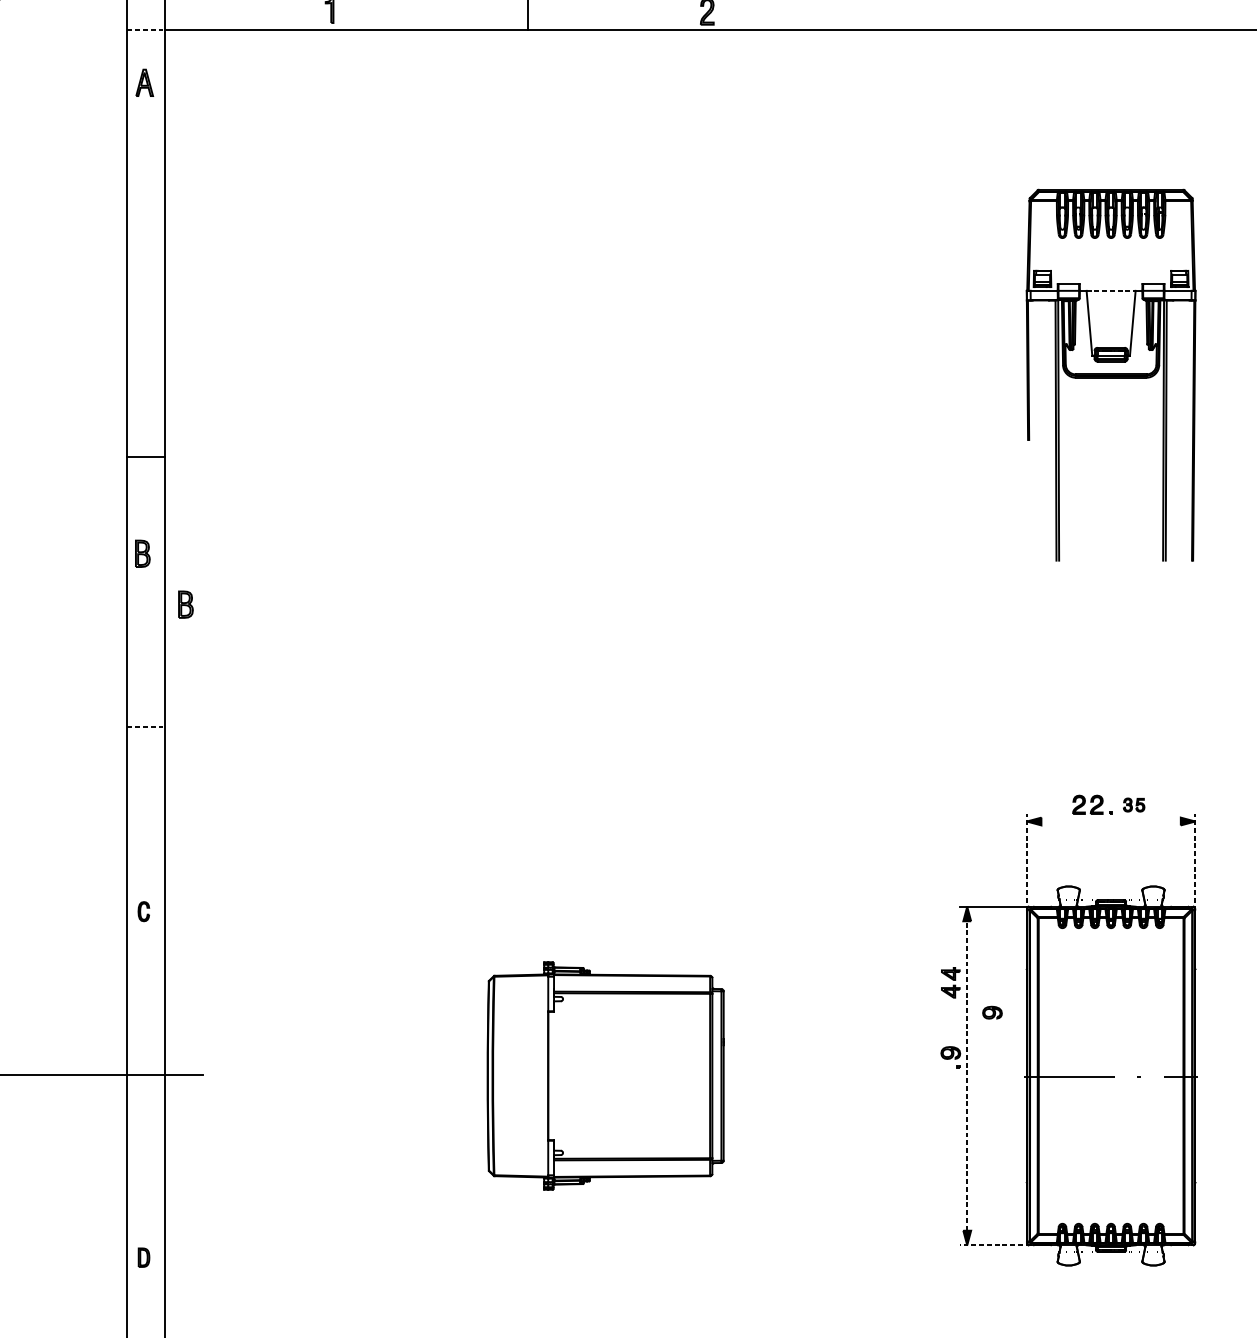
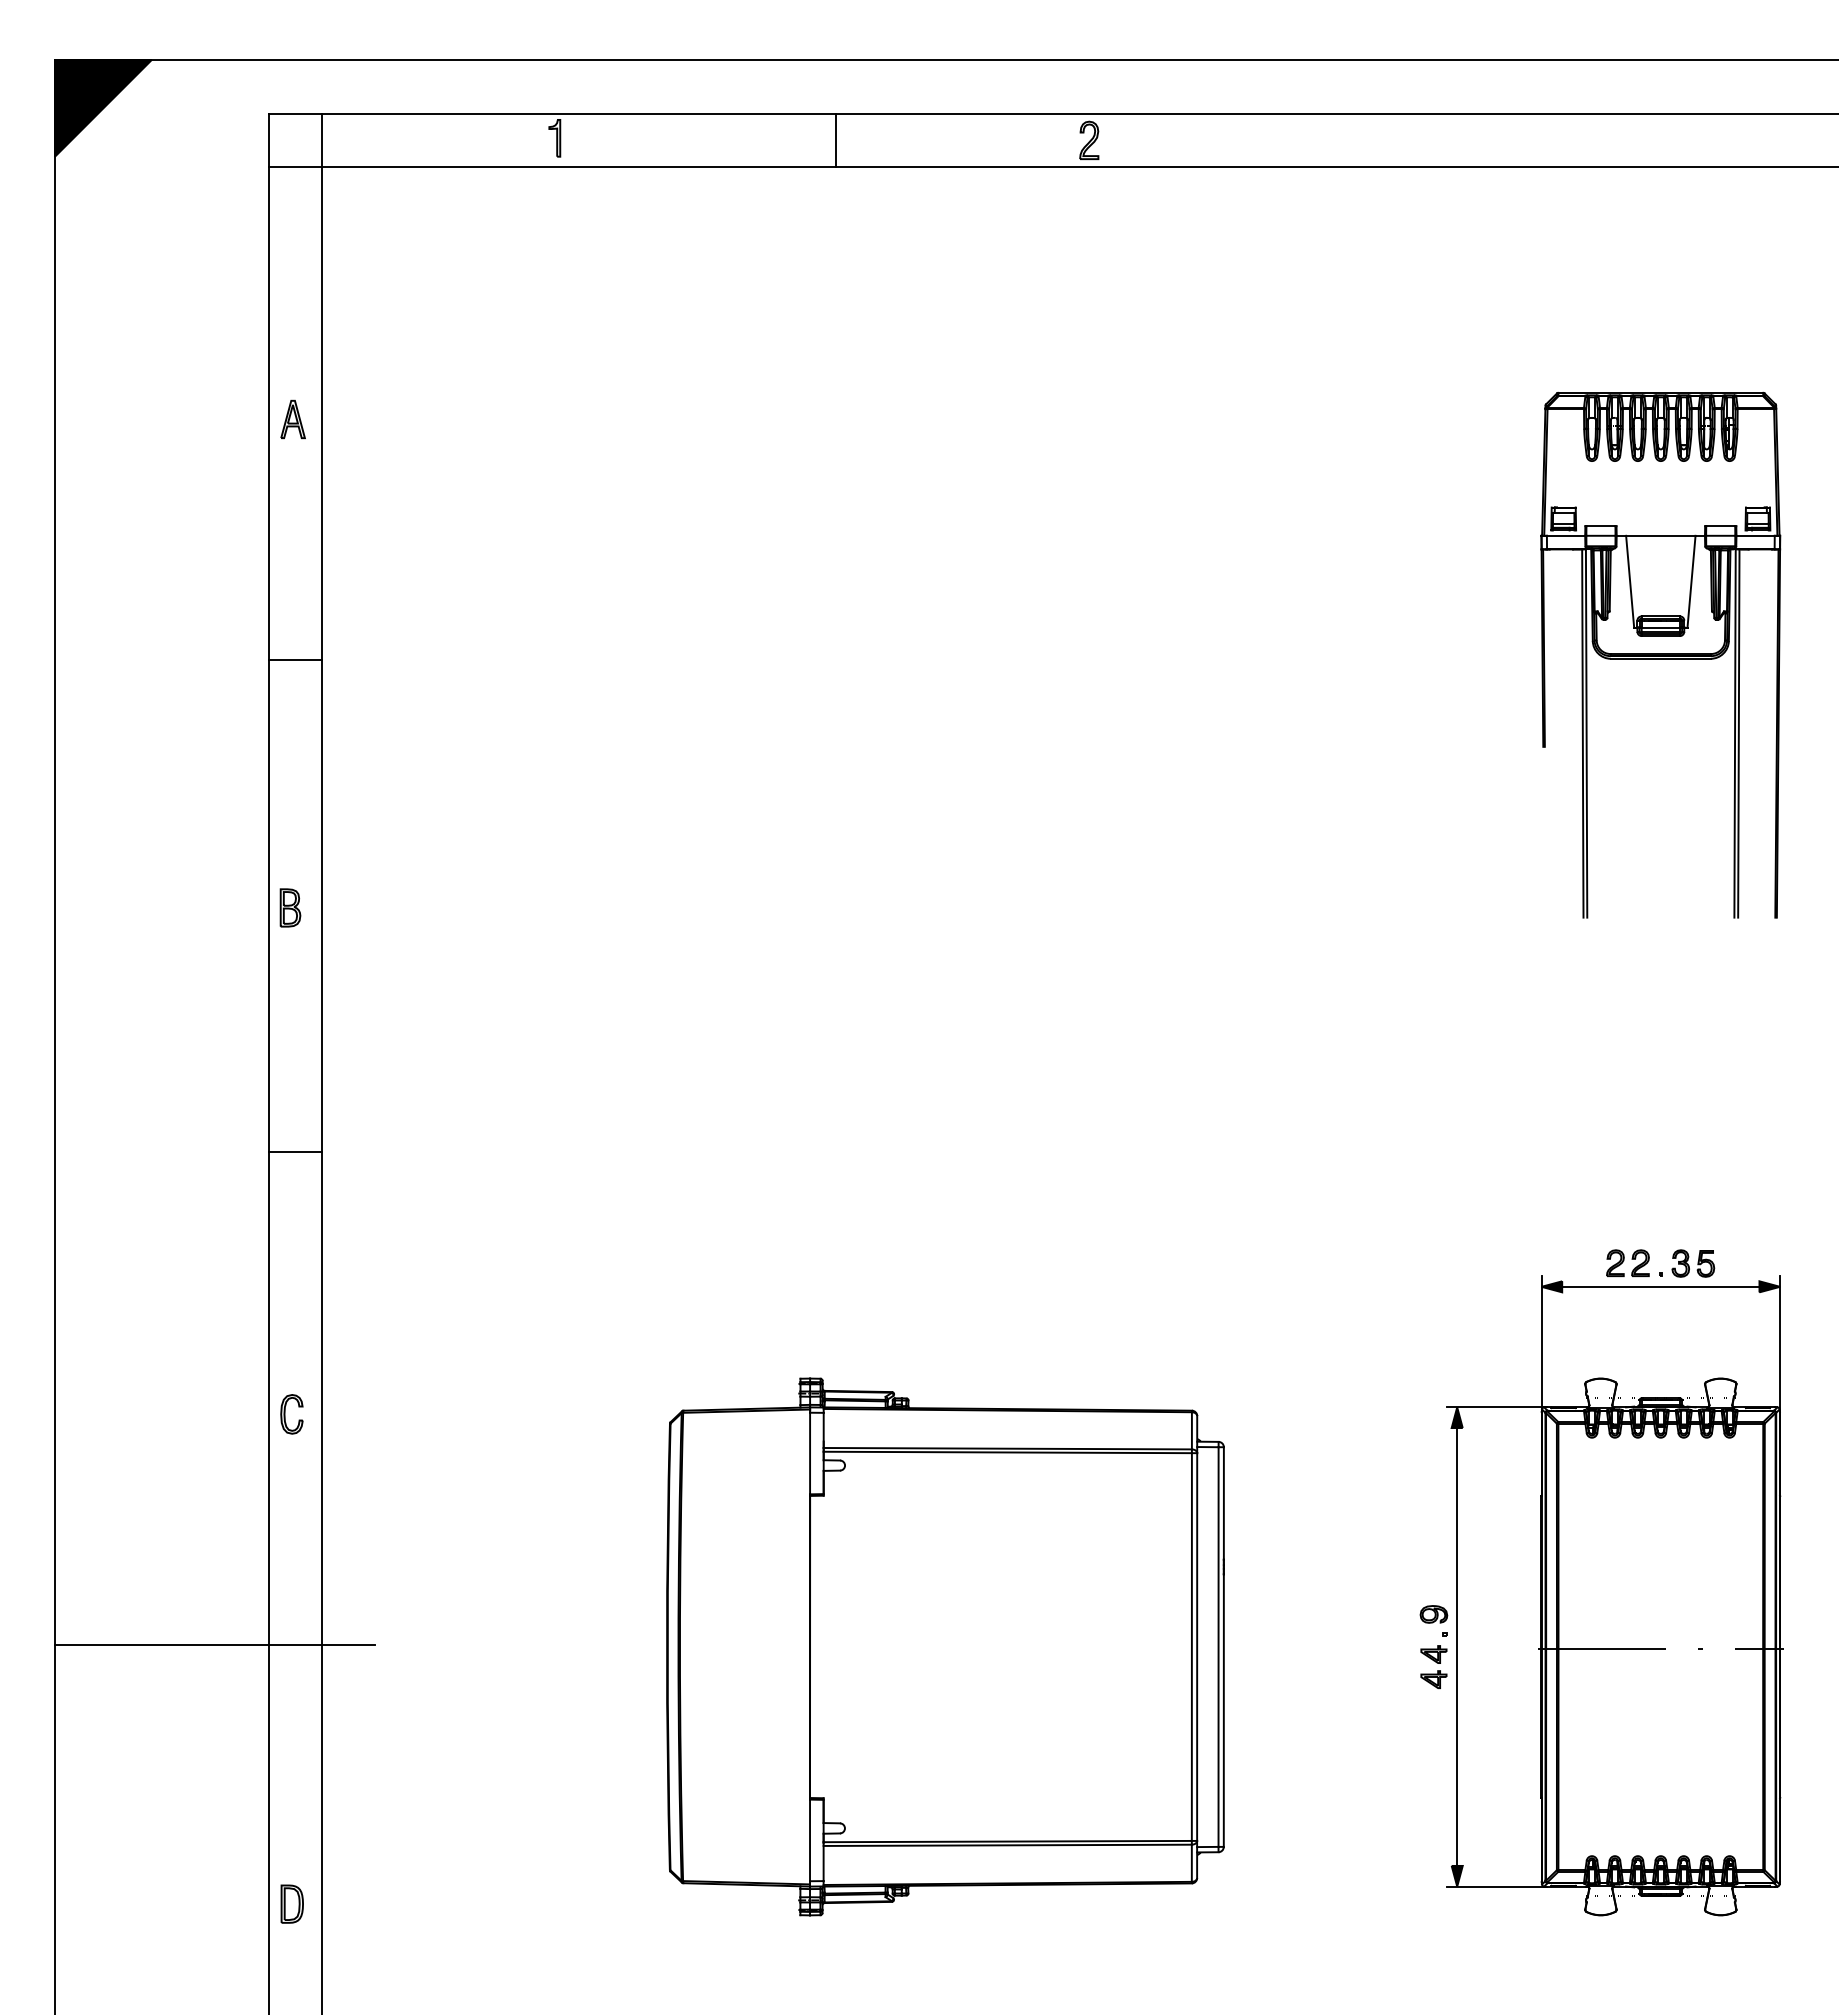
line: (146, 30) -> (295, 167), dashed -> solid
part: (144, 82) -> (292, 419), moved
line: (1110, 290) -> (1660, 535), dashed -> solid
line: (146, 456) -> (295, 659), moved
part: (185, 604) -> (351, 979), removed
line: (146, 726) -> (295, 1152), dashed -> solid
part: (1134, 805) -> (1693, 1263), size x1.43
line: (1110, 821) -> (1660, 1286), added
line: (1026, 861) -> (1541, 1343), dashed -> solid
line: (1195, 861) -> (1780, 1343), dashed -> solid
part: (143, 911) -> (291, 1414), size x1.43
part: (950, 982) -> (1433, 1666), moved
part: (992, 1012) -> (1492, 1557), removed
part: (605, 1075) -> (945, 1646), size x1.67
line: (967, 1075) -> (1457, 1646), dashed -> solid
line: (995, 1245) -> (1496, 1886), dashed -> solid
part: (143, 1257) -> (291, 1903), size x1.43

